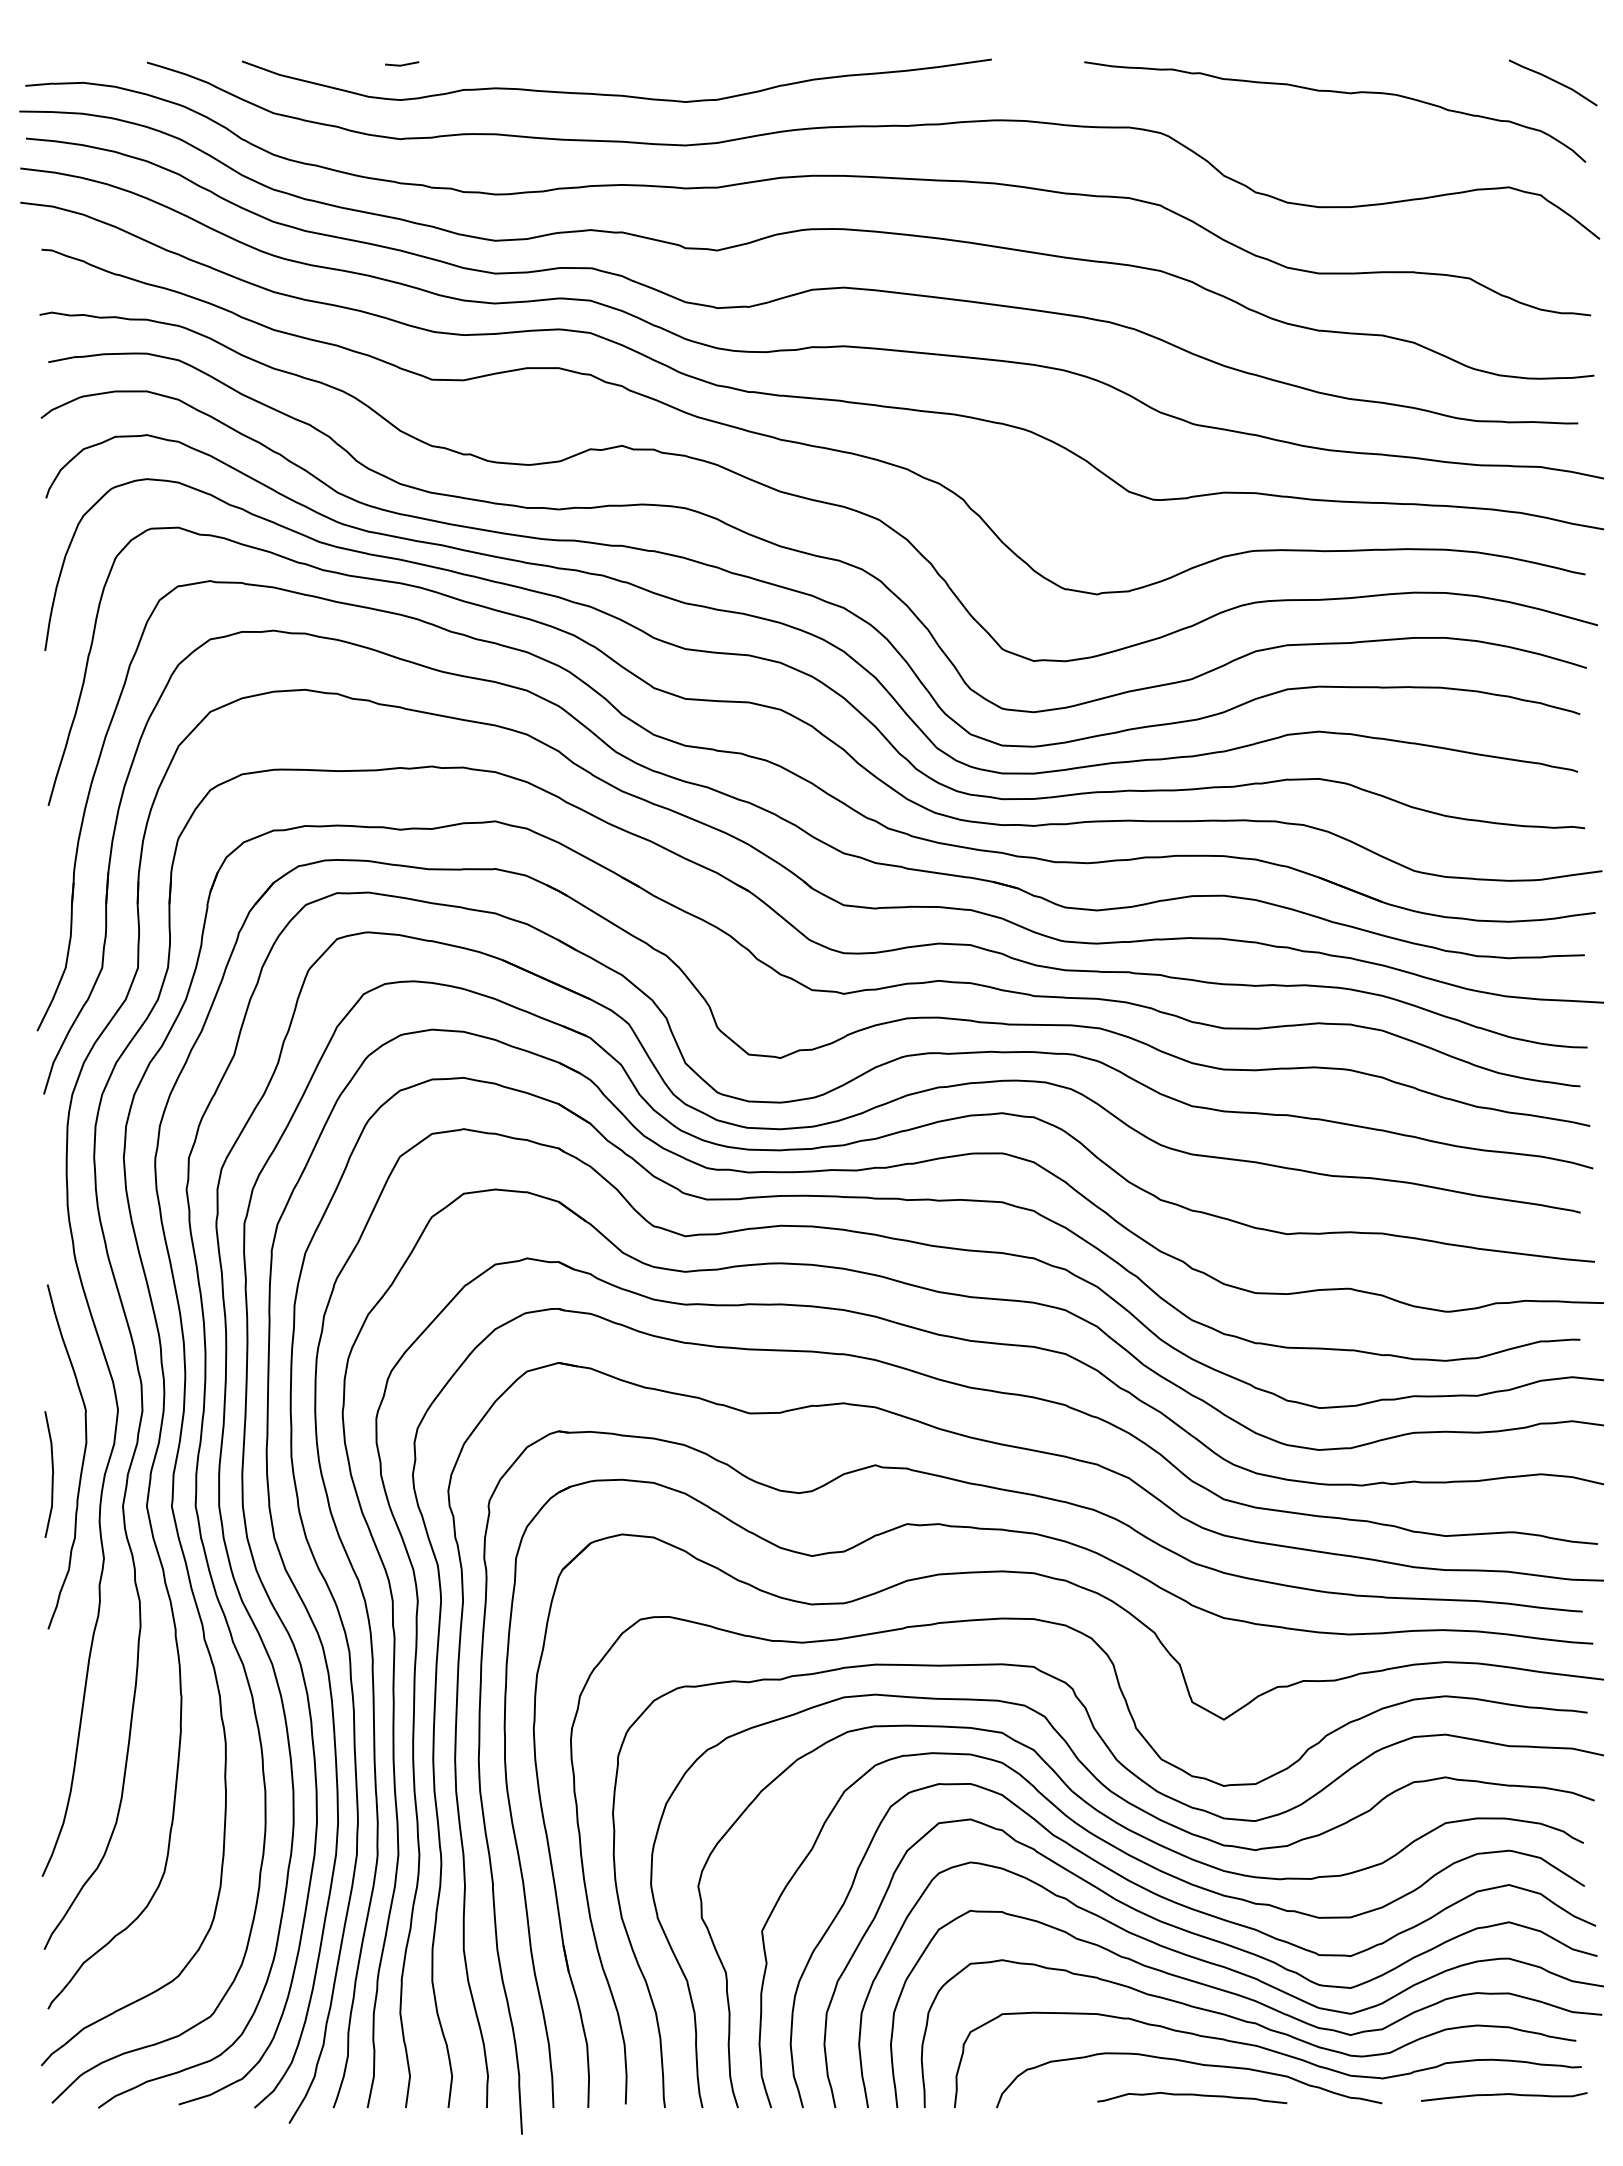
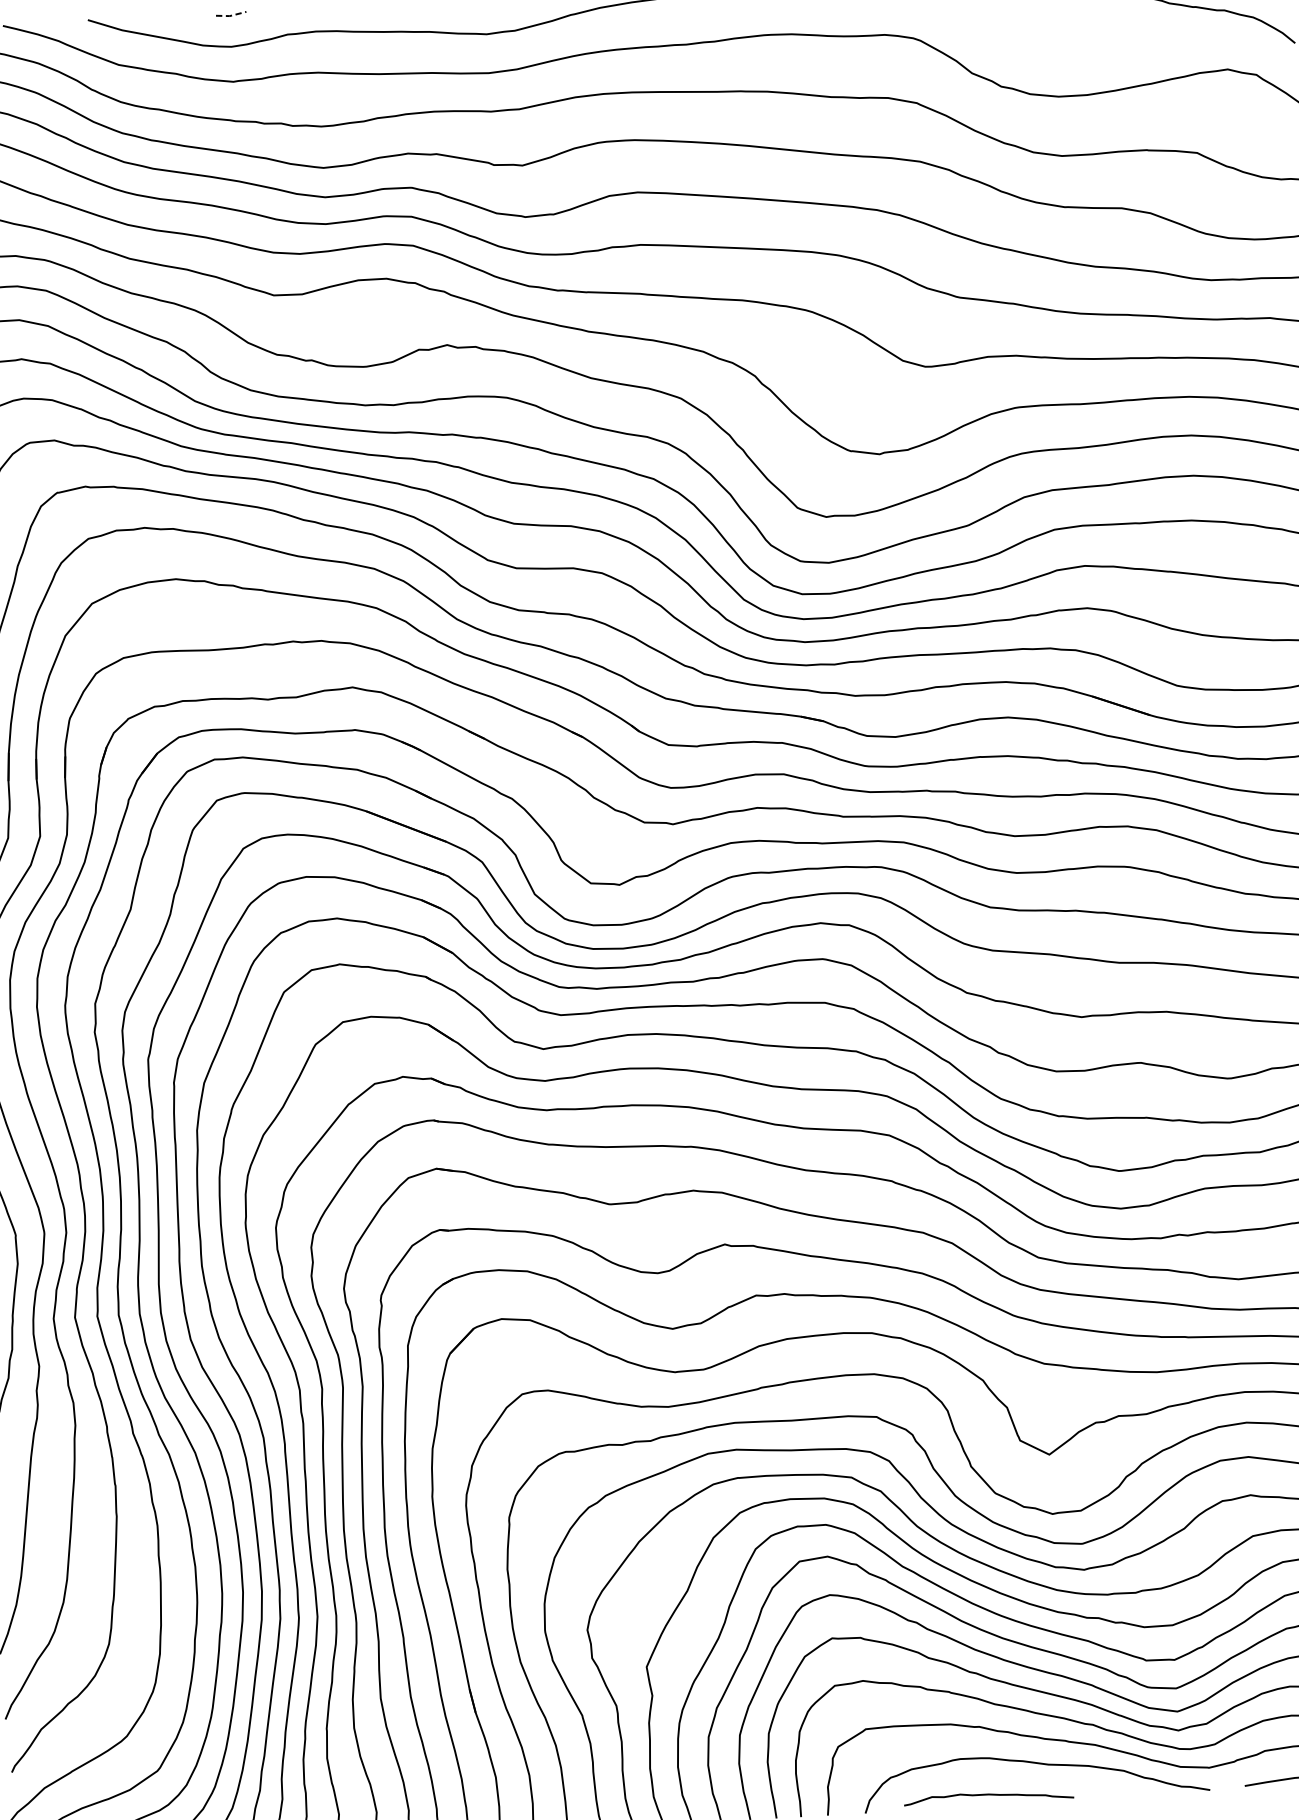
line: (402, 65) -> (231, 15), solid -> dashed
curve: (1192, 2095) -> (989, 1795), moved

